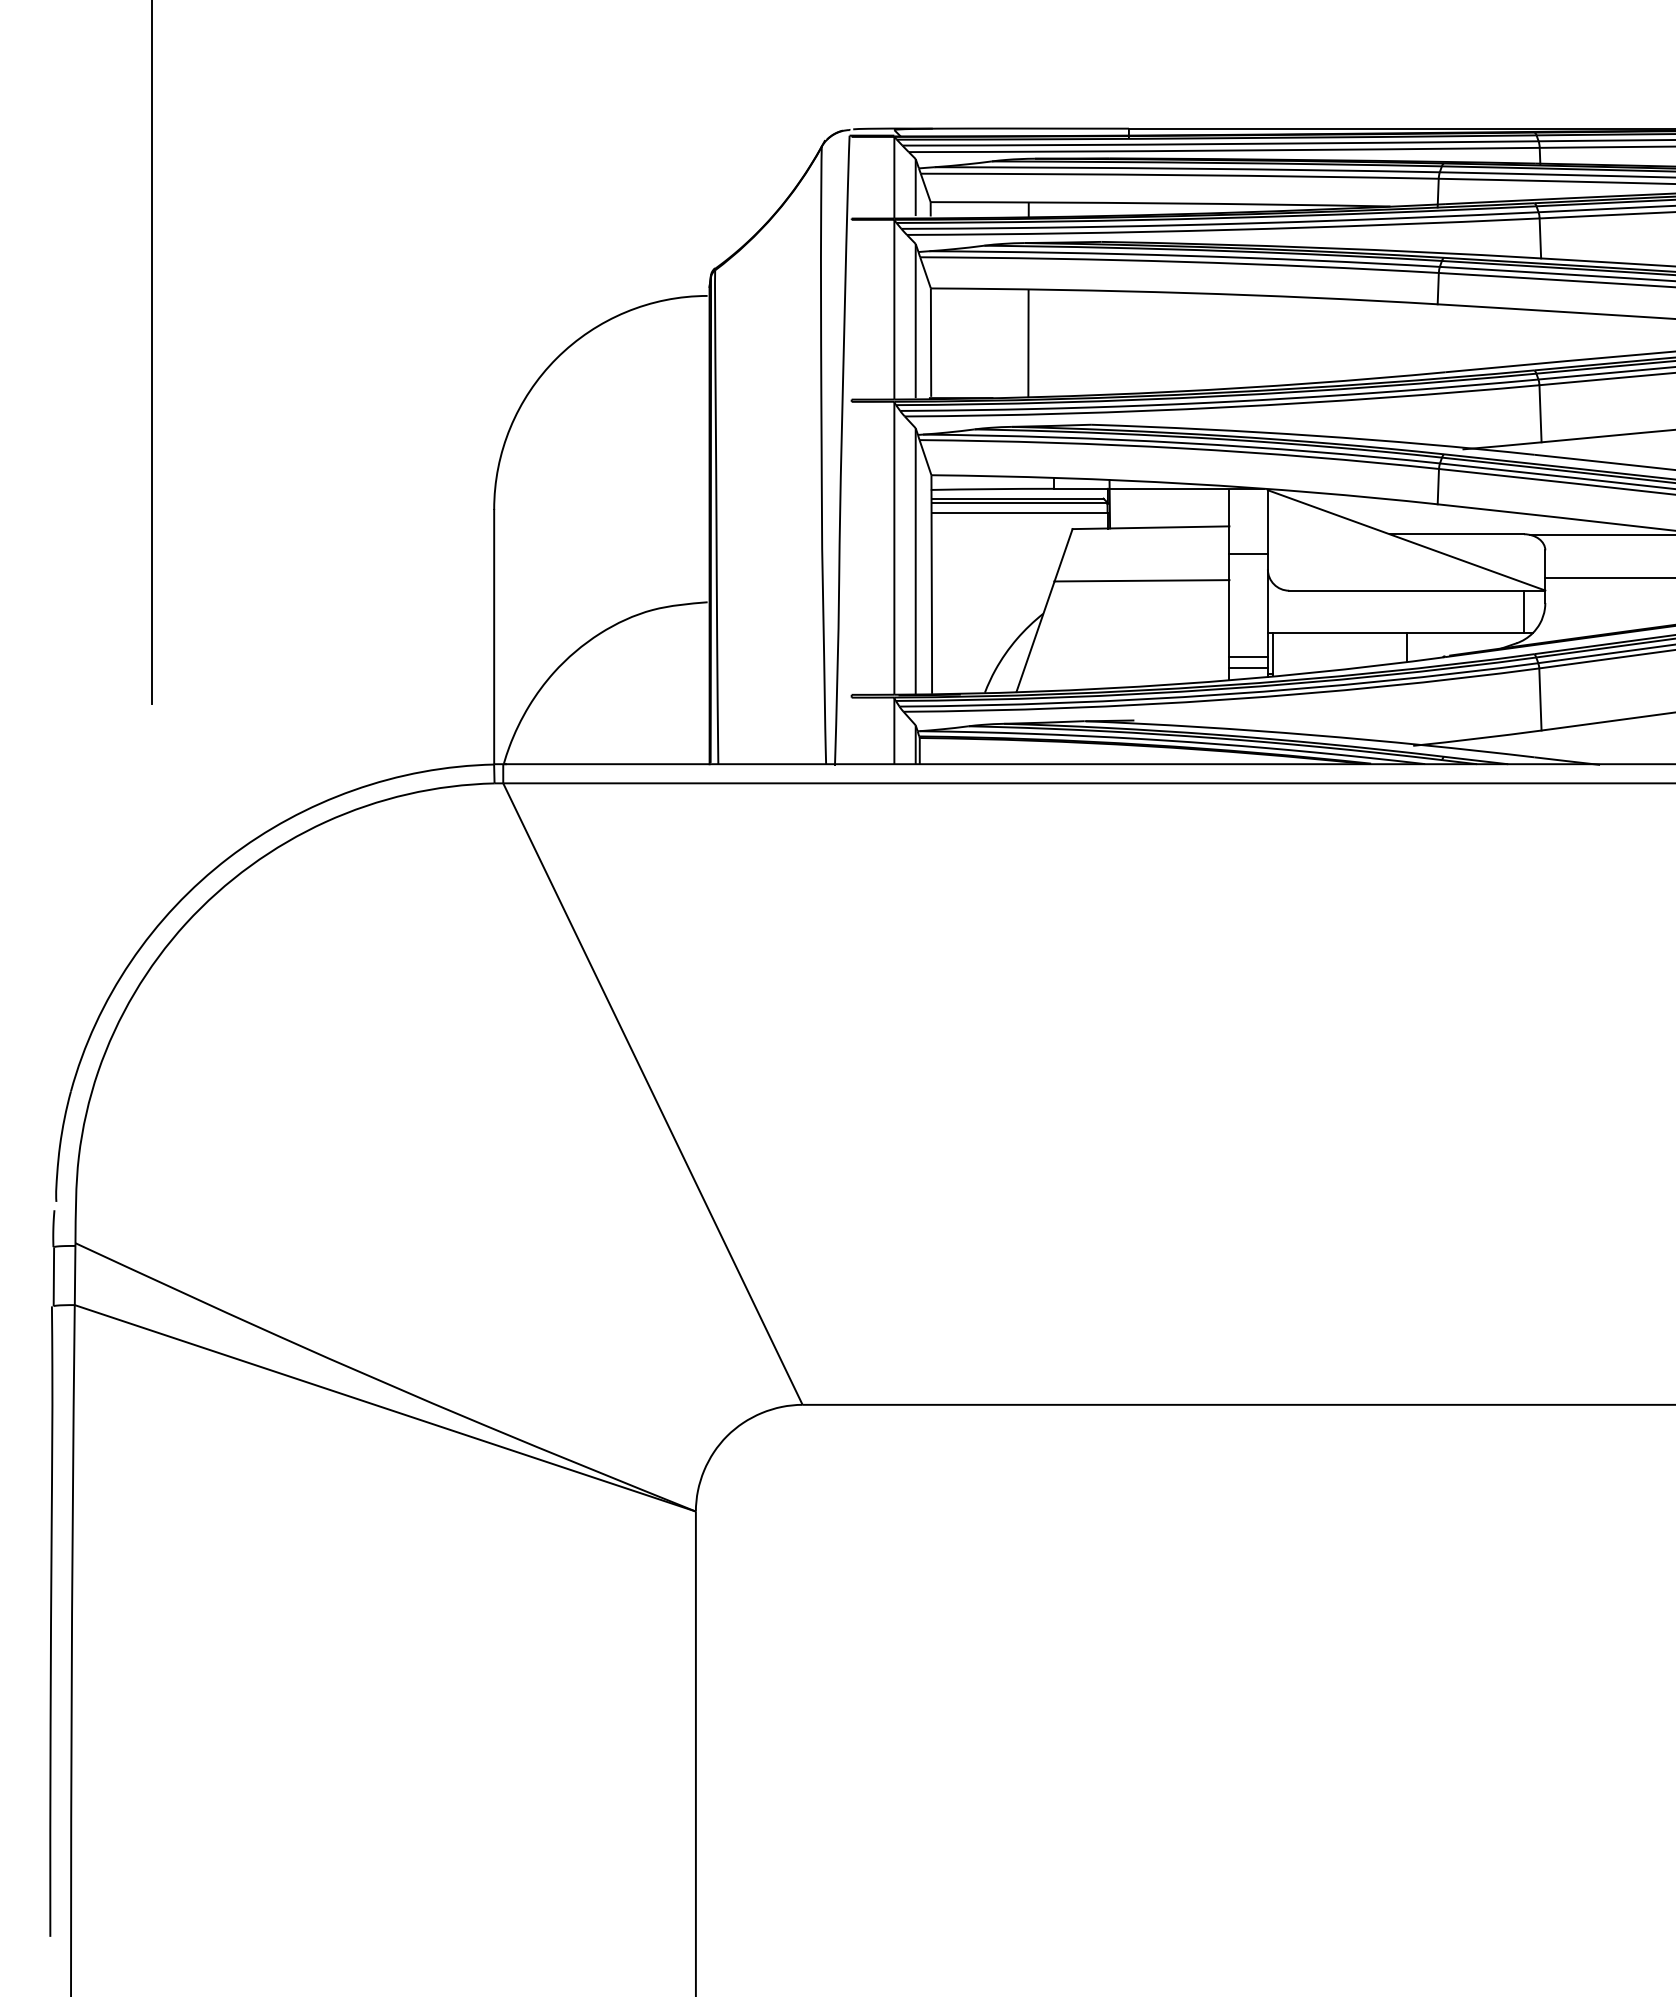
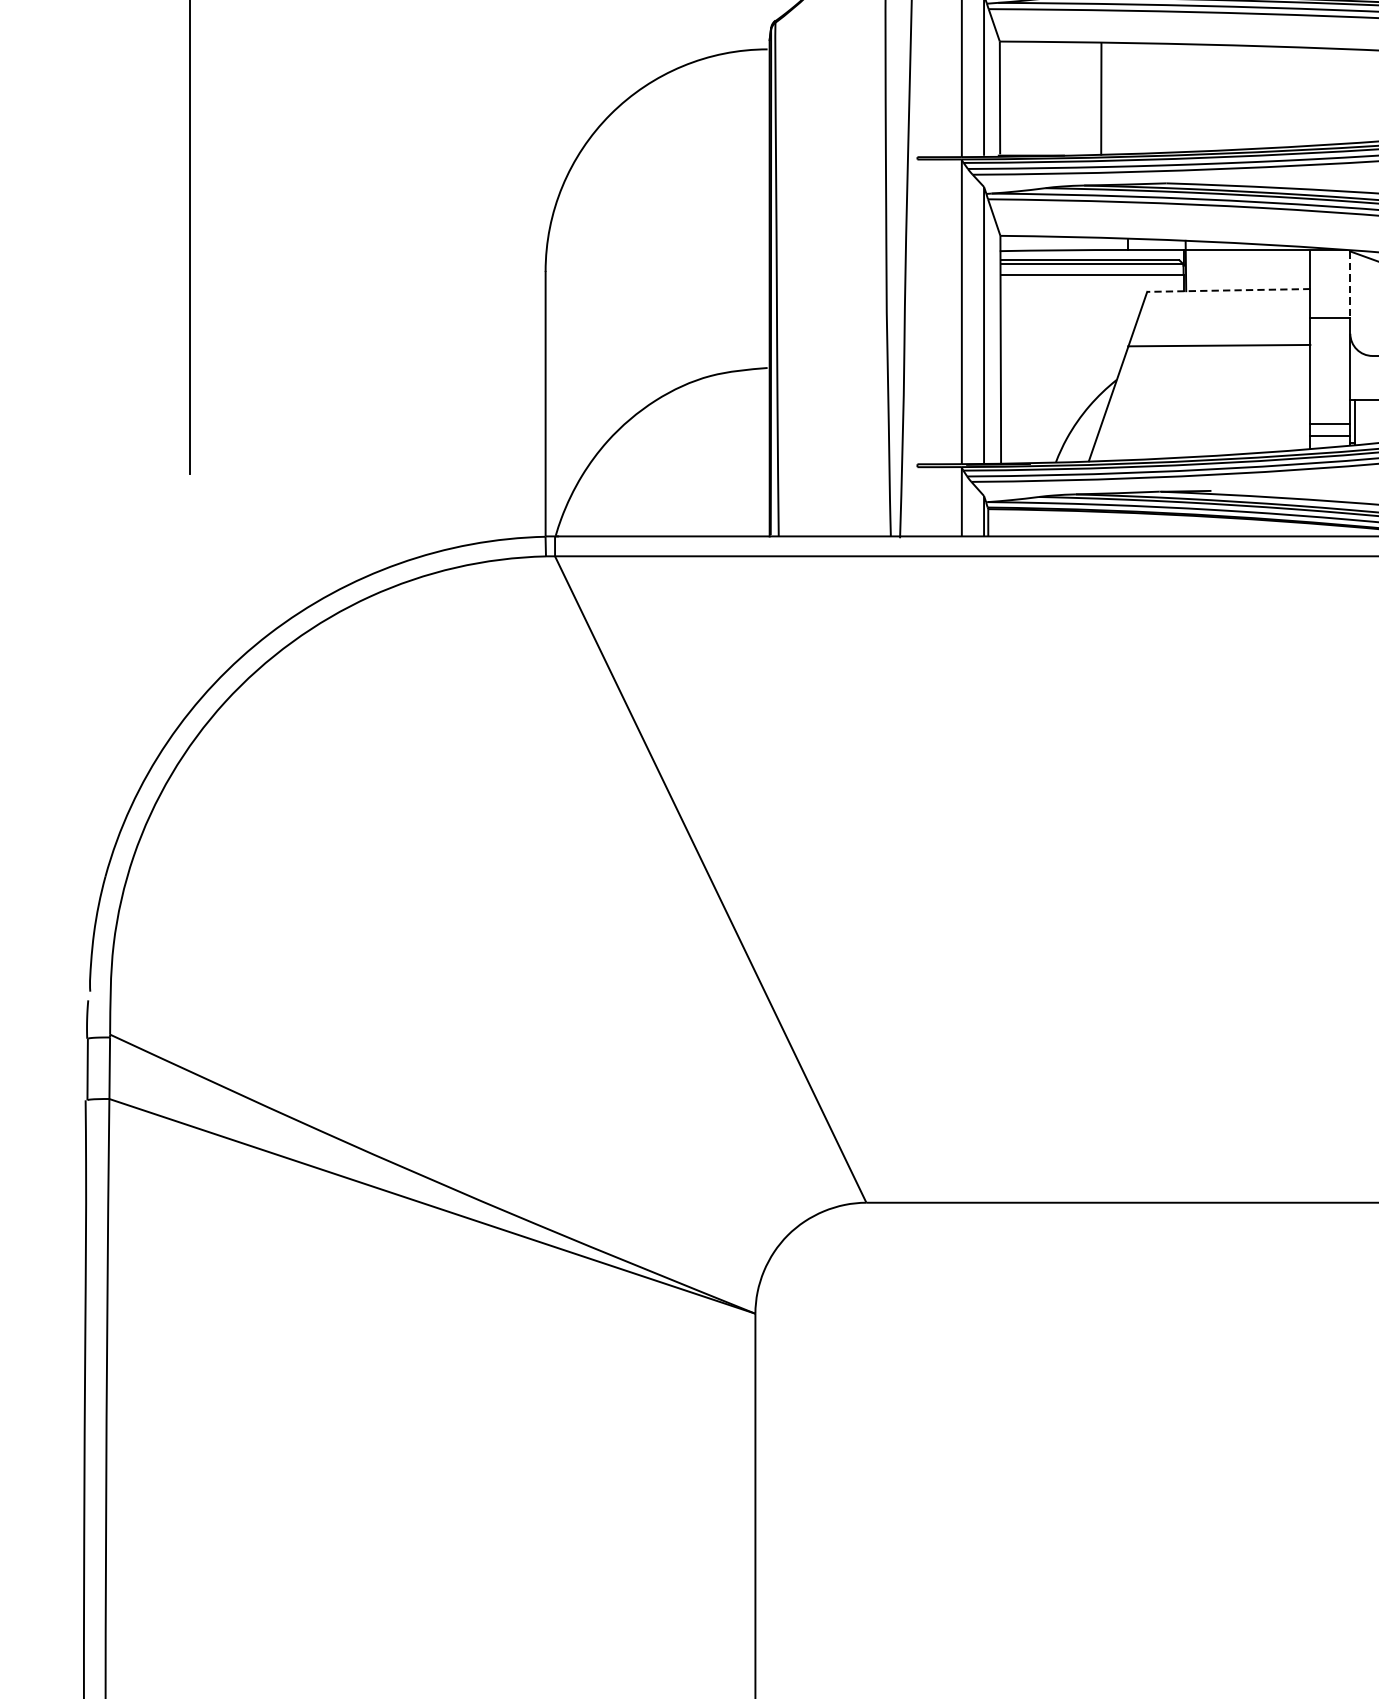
line: (1267, 522) -> (1349, 285), solid -> dashed
line: (1150, 527) -> (1228, 290), solid -> dashed

